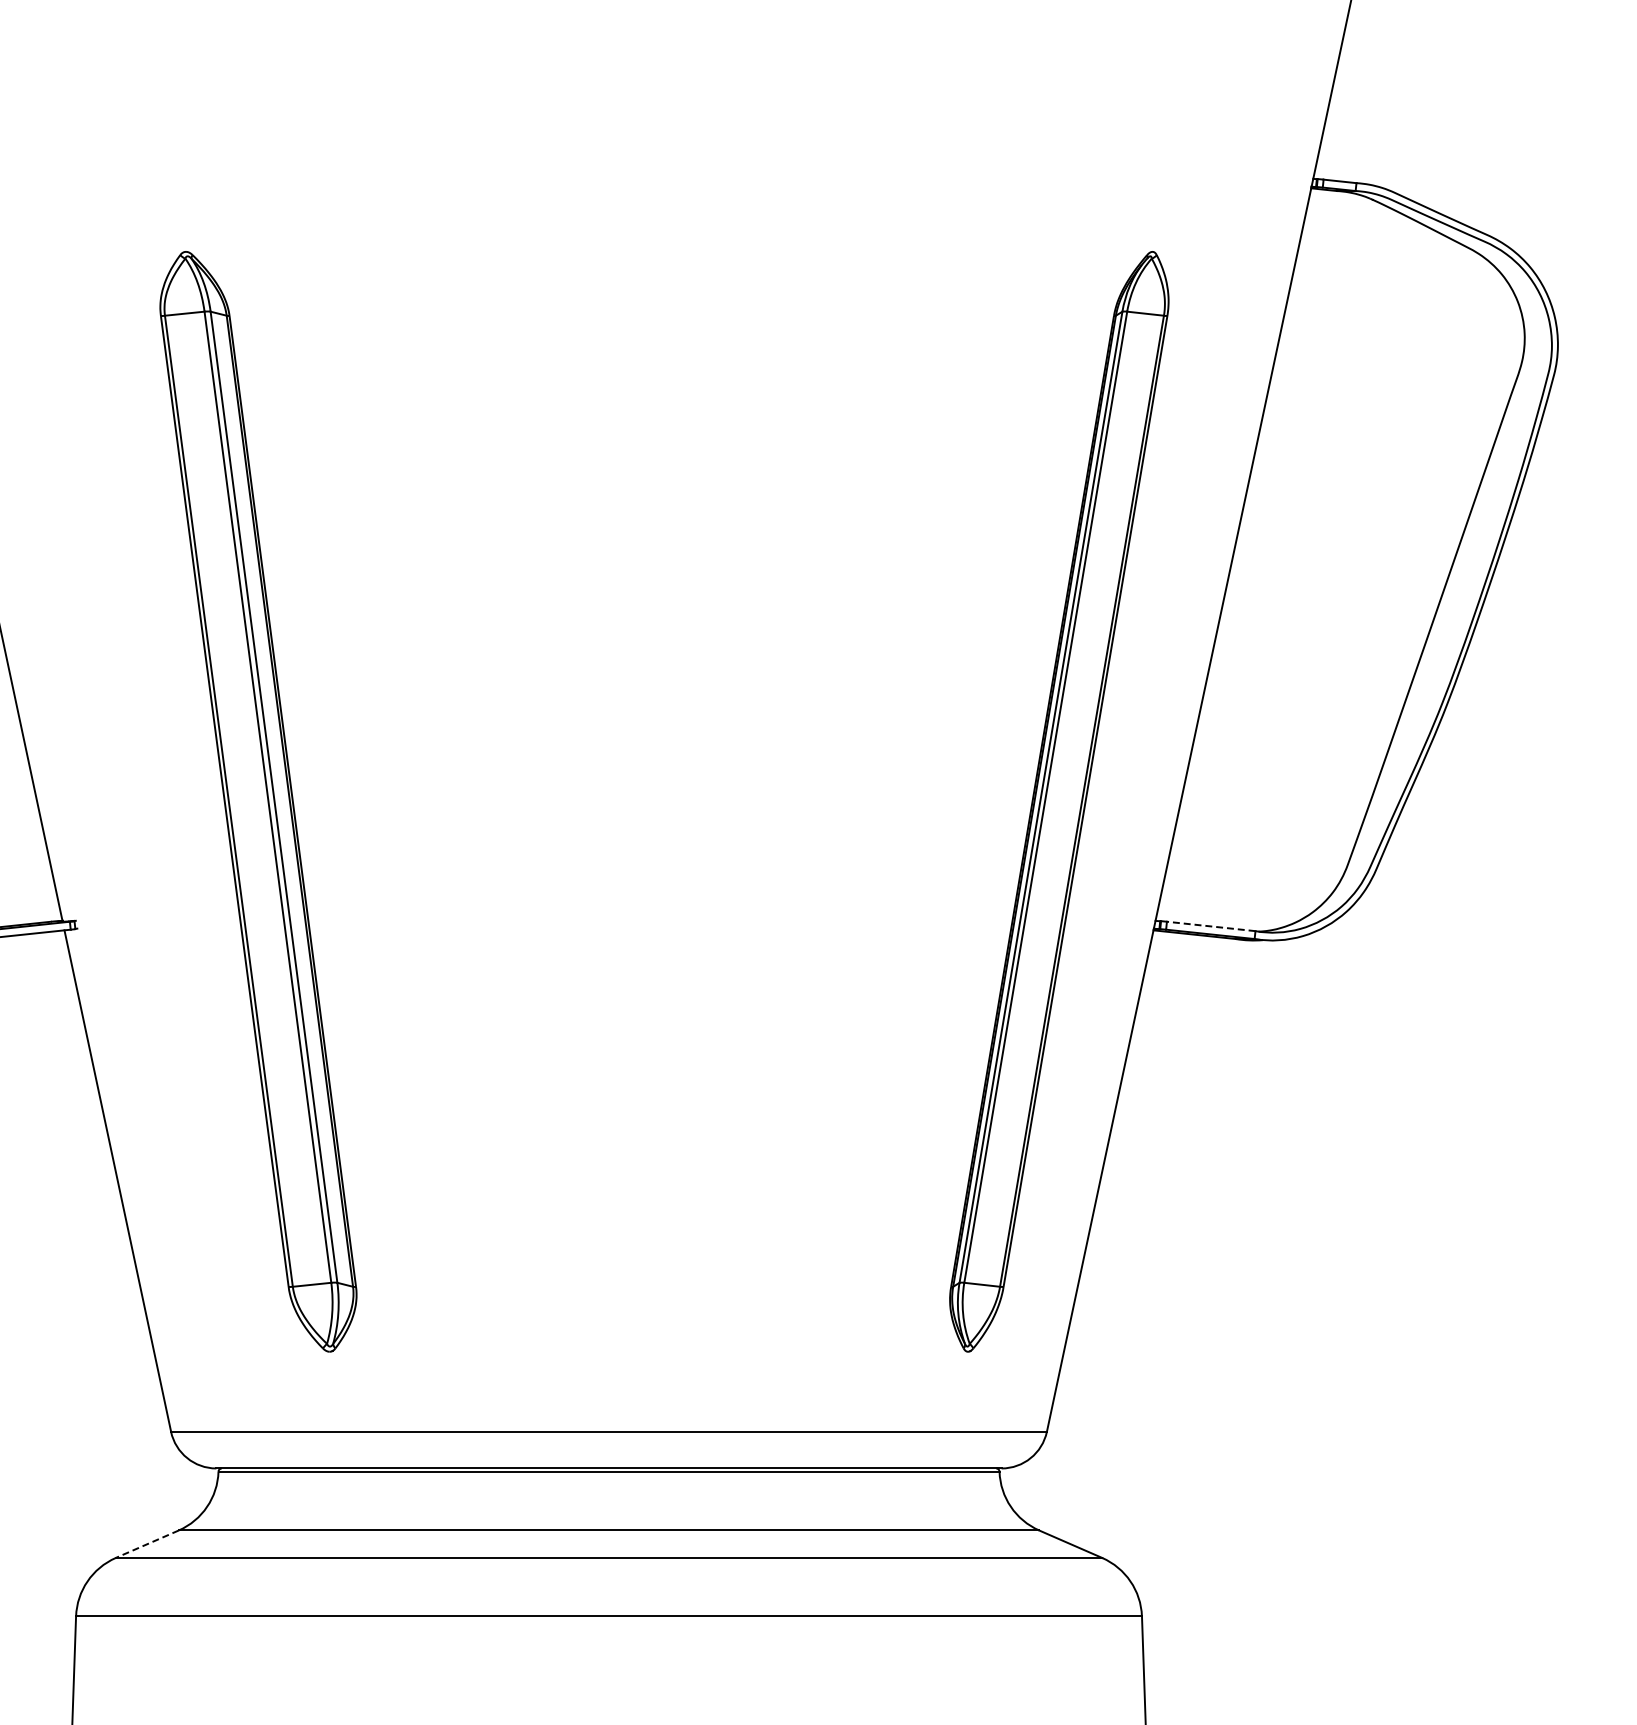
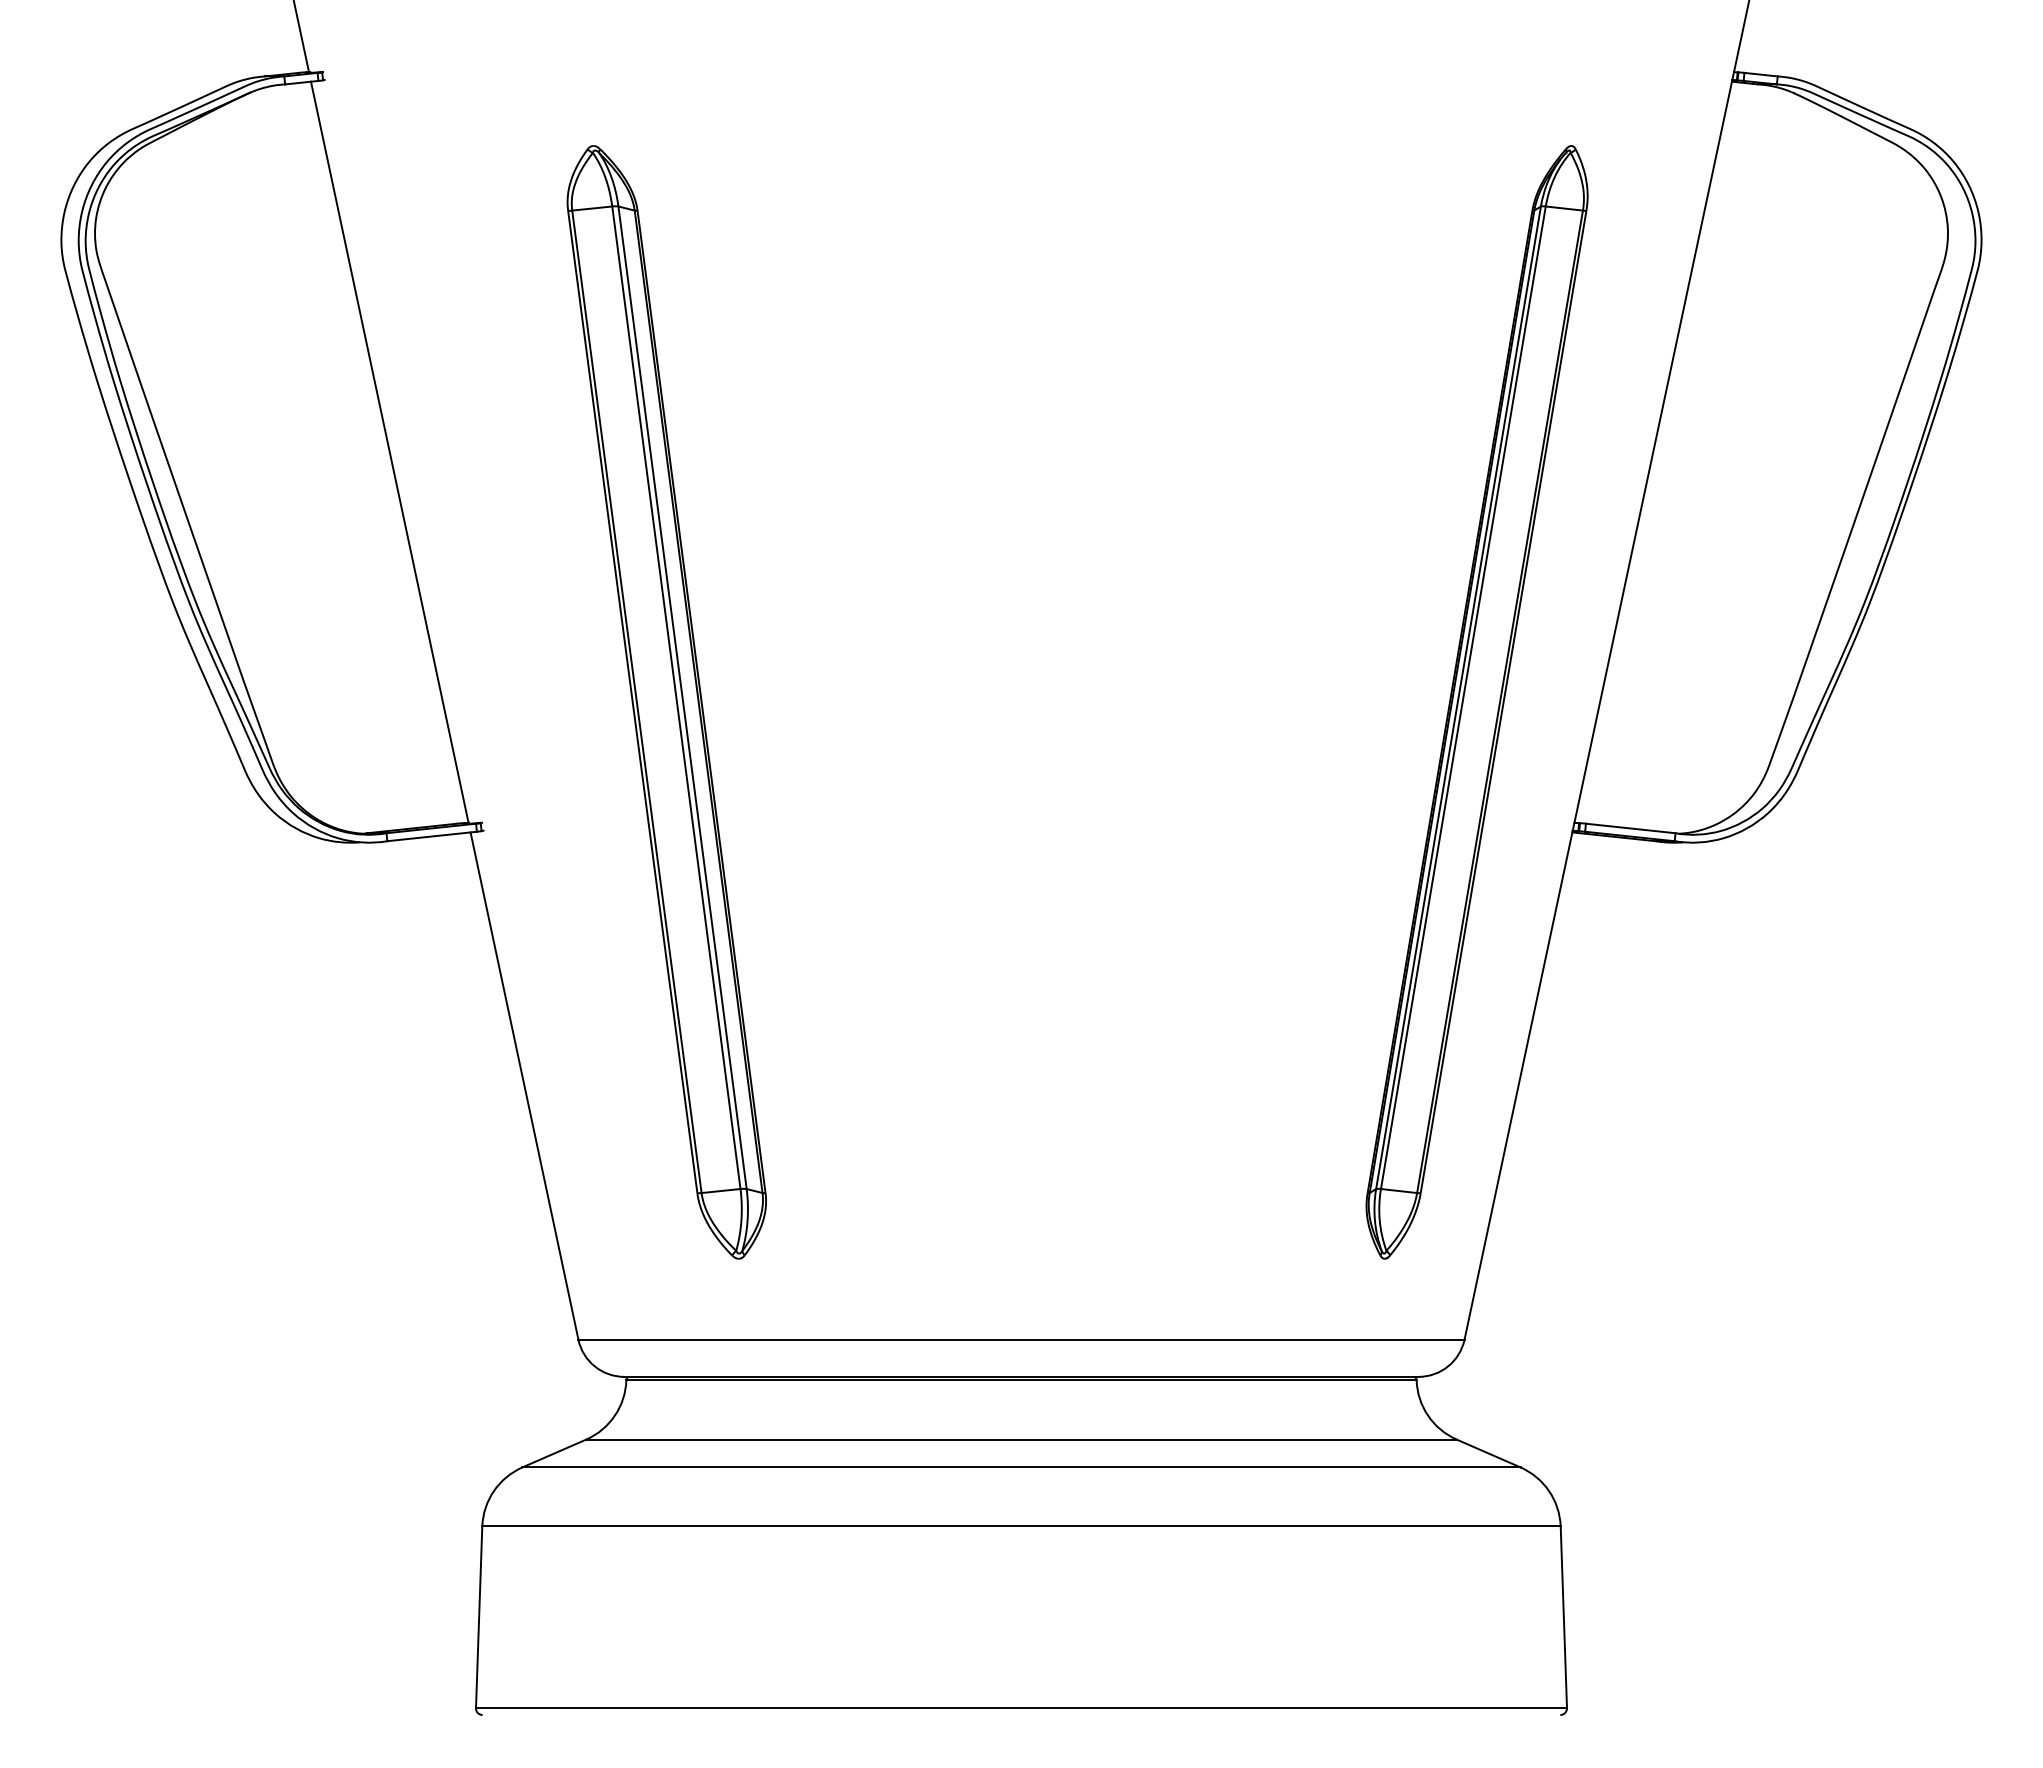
line: (1210, 926) -> (1630, 828), dashed -> solid
line: (147, 1544) -> (554, 1453), dashed -> solid

